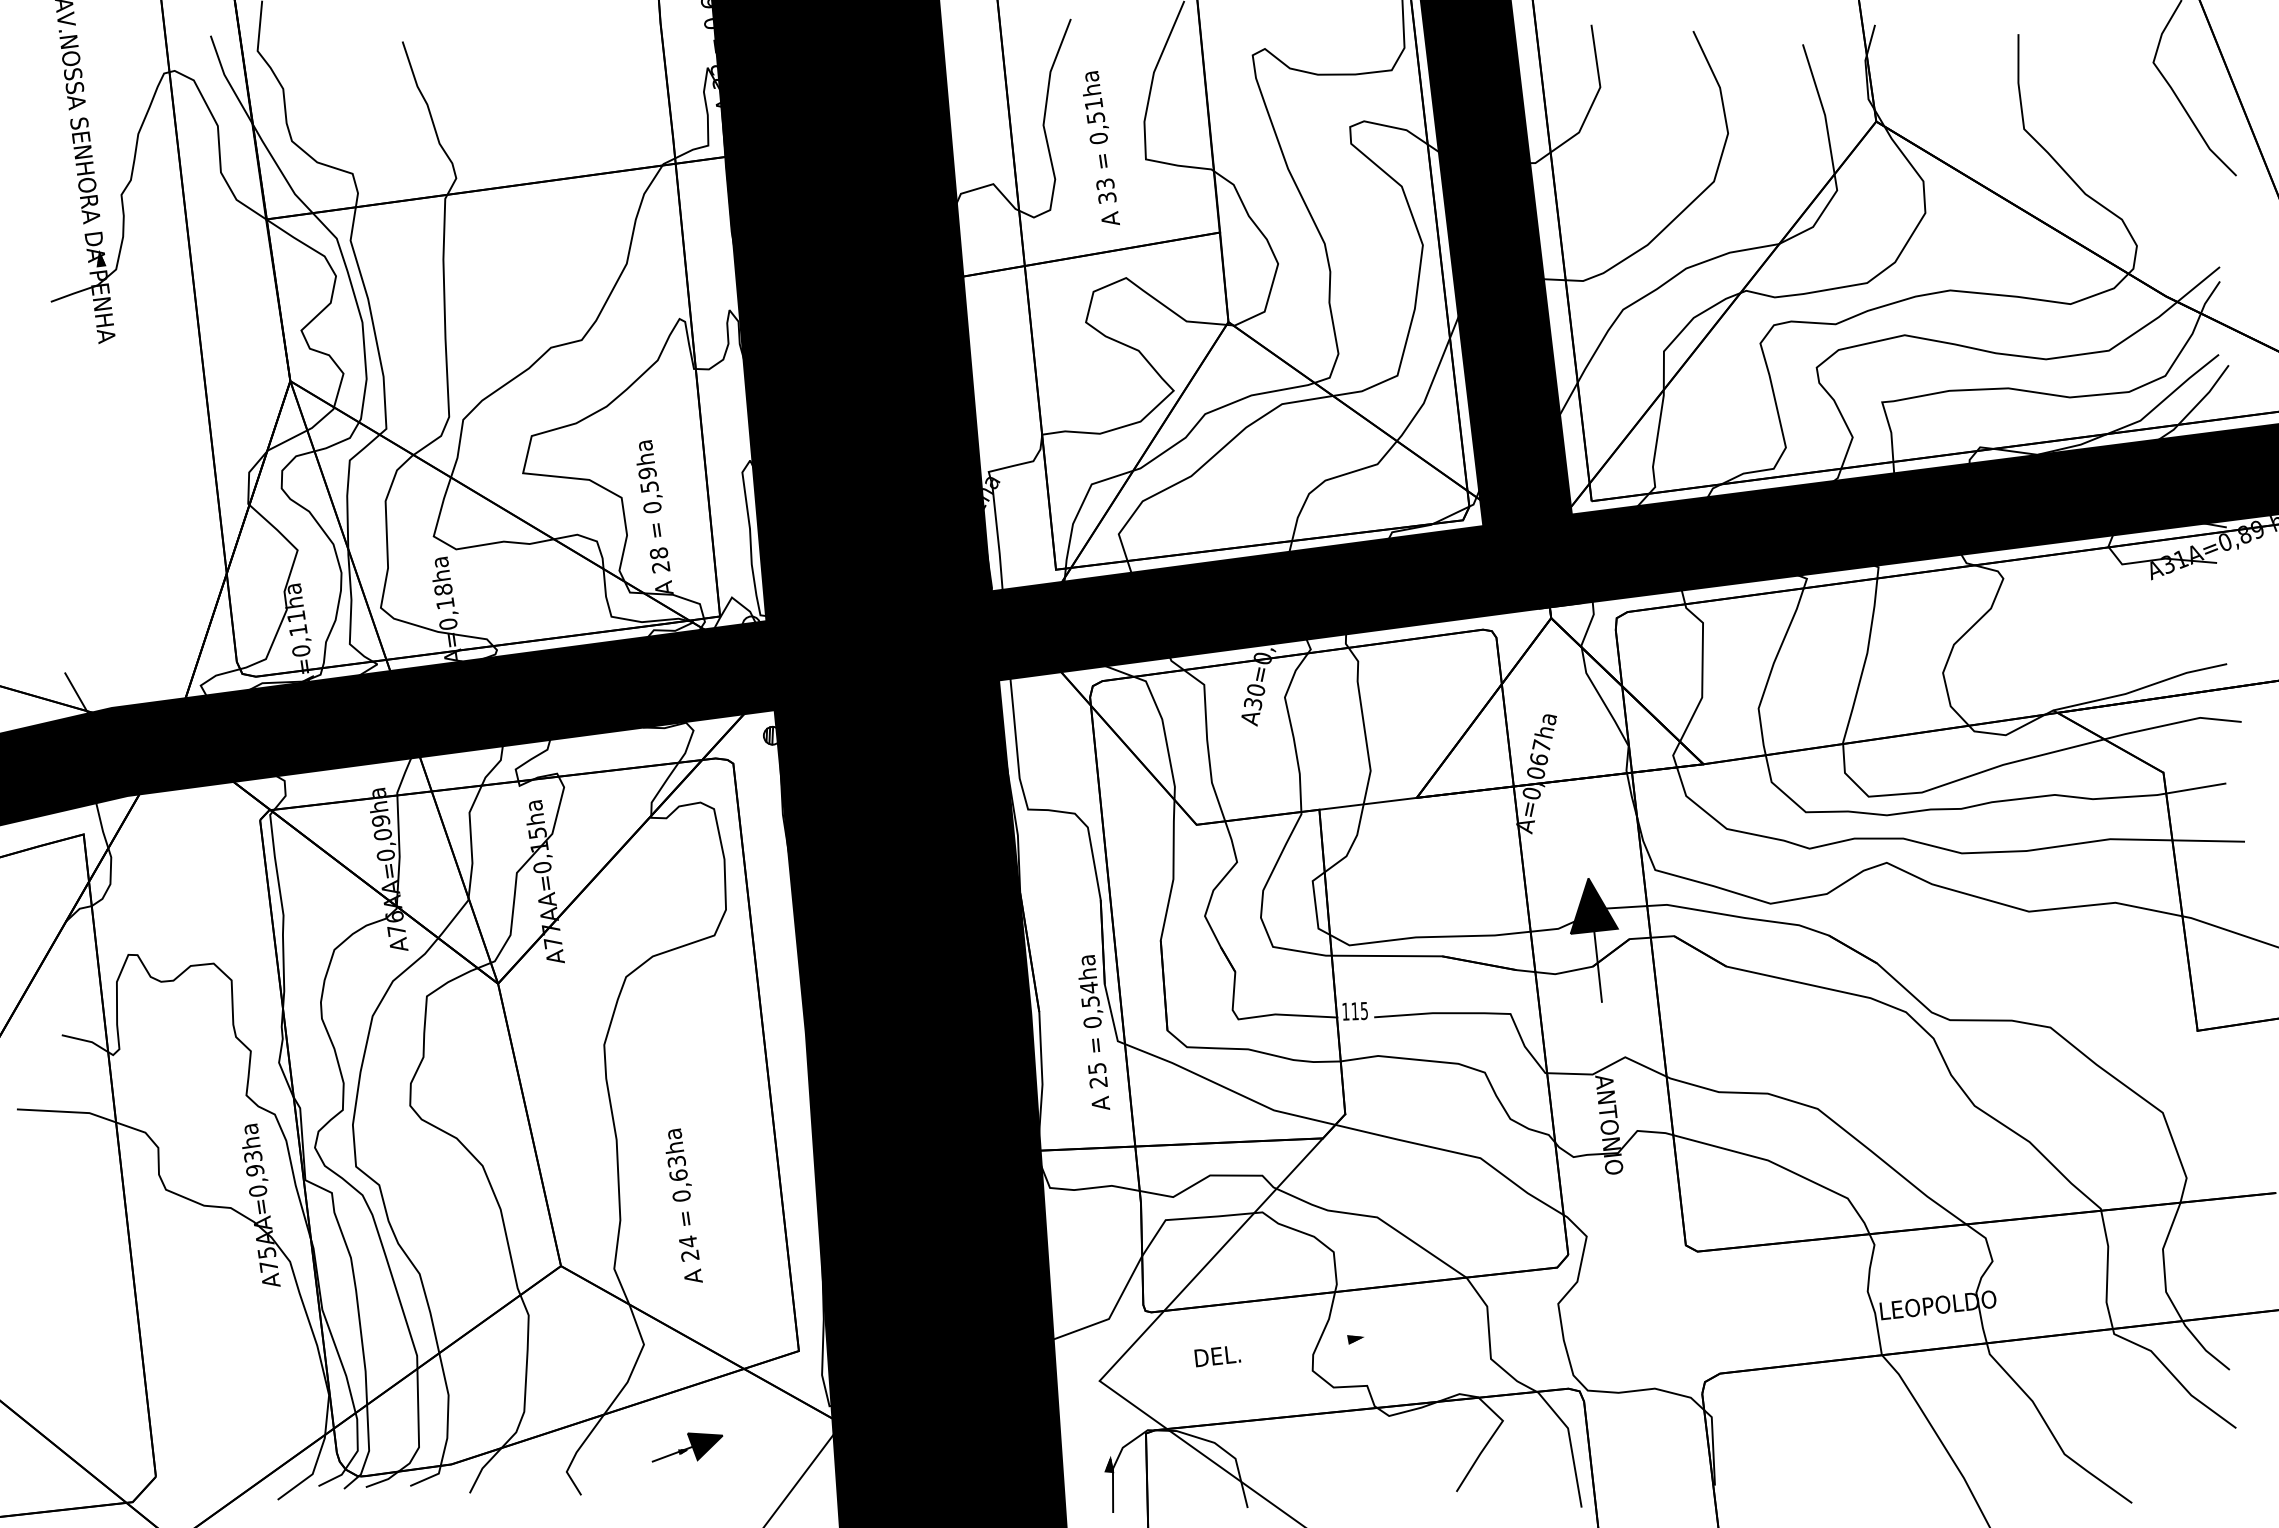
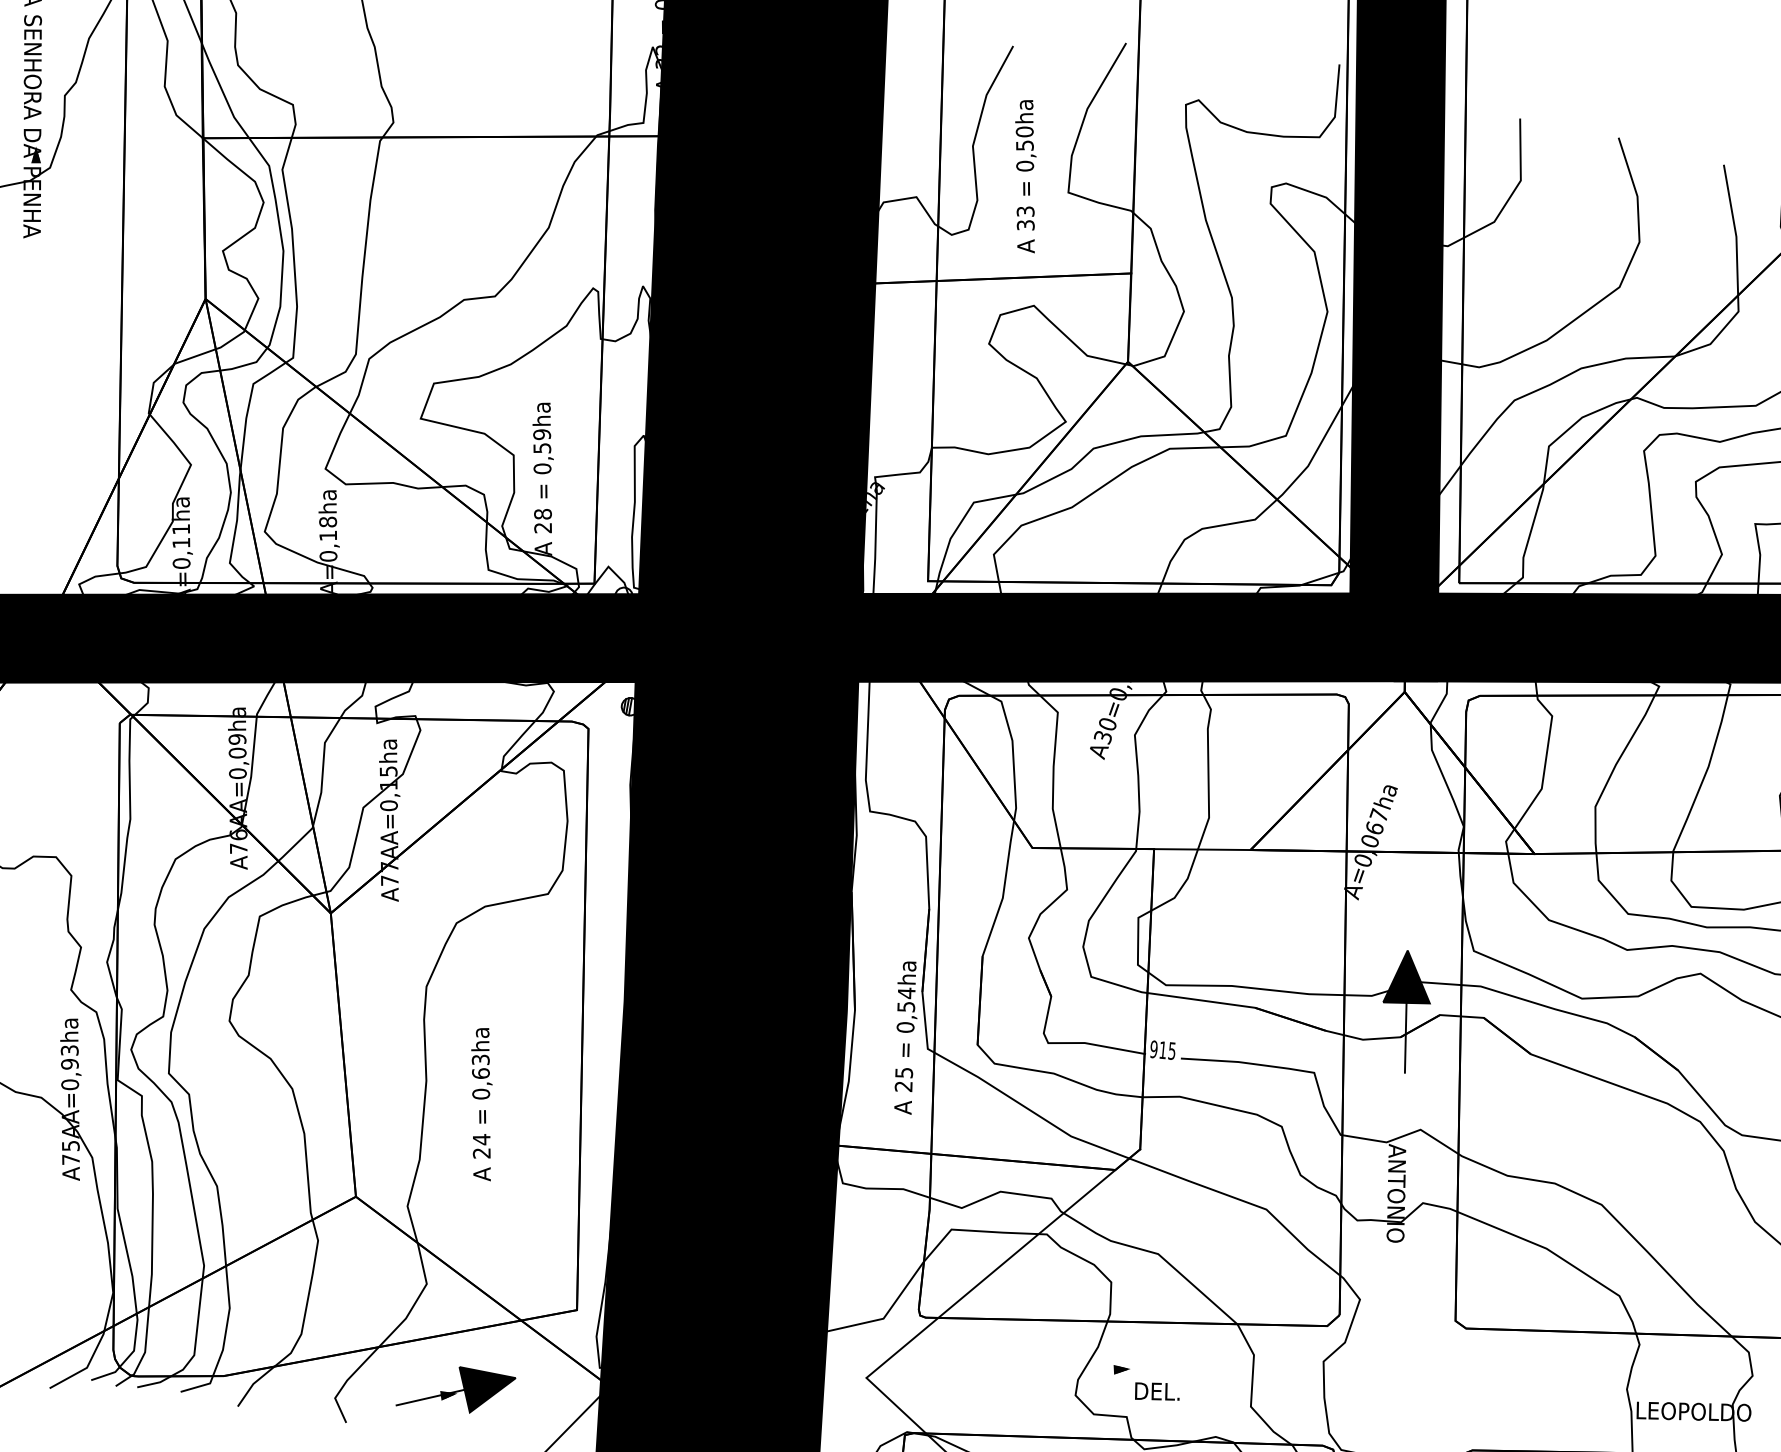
text: (1093, 103) -> (1024, 131), 0,51ha -> 0,50ha
text: (1345, 1011) -> (1153, 1049), 115 -> 915
text: (683, 1205) -> (481, 1103), moved
text: (1217, 1356) -> (1157, 1391), moved
part: (687, 1447) -> (456, 1389), size x1.67

